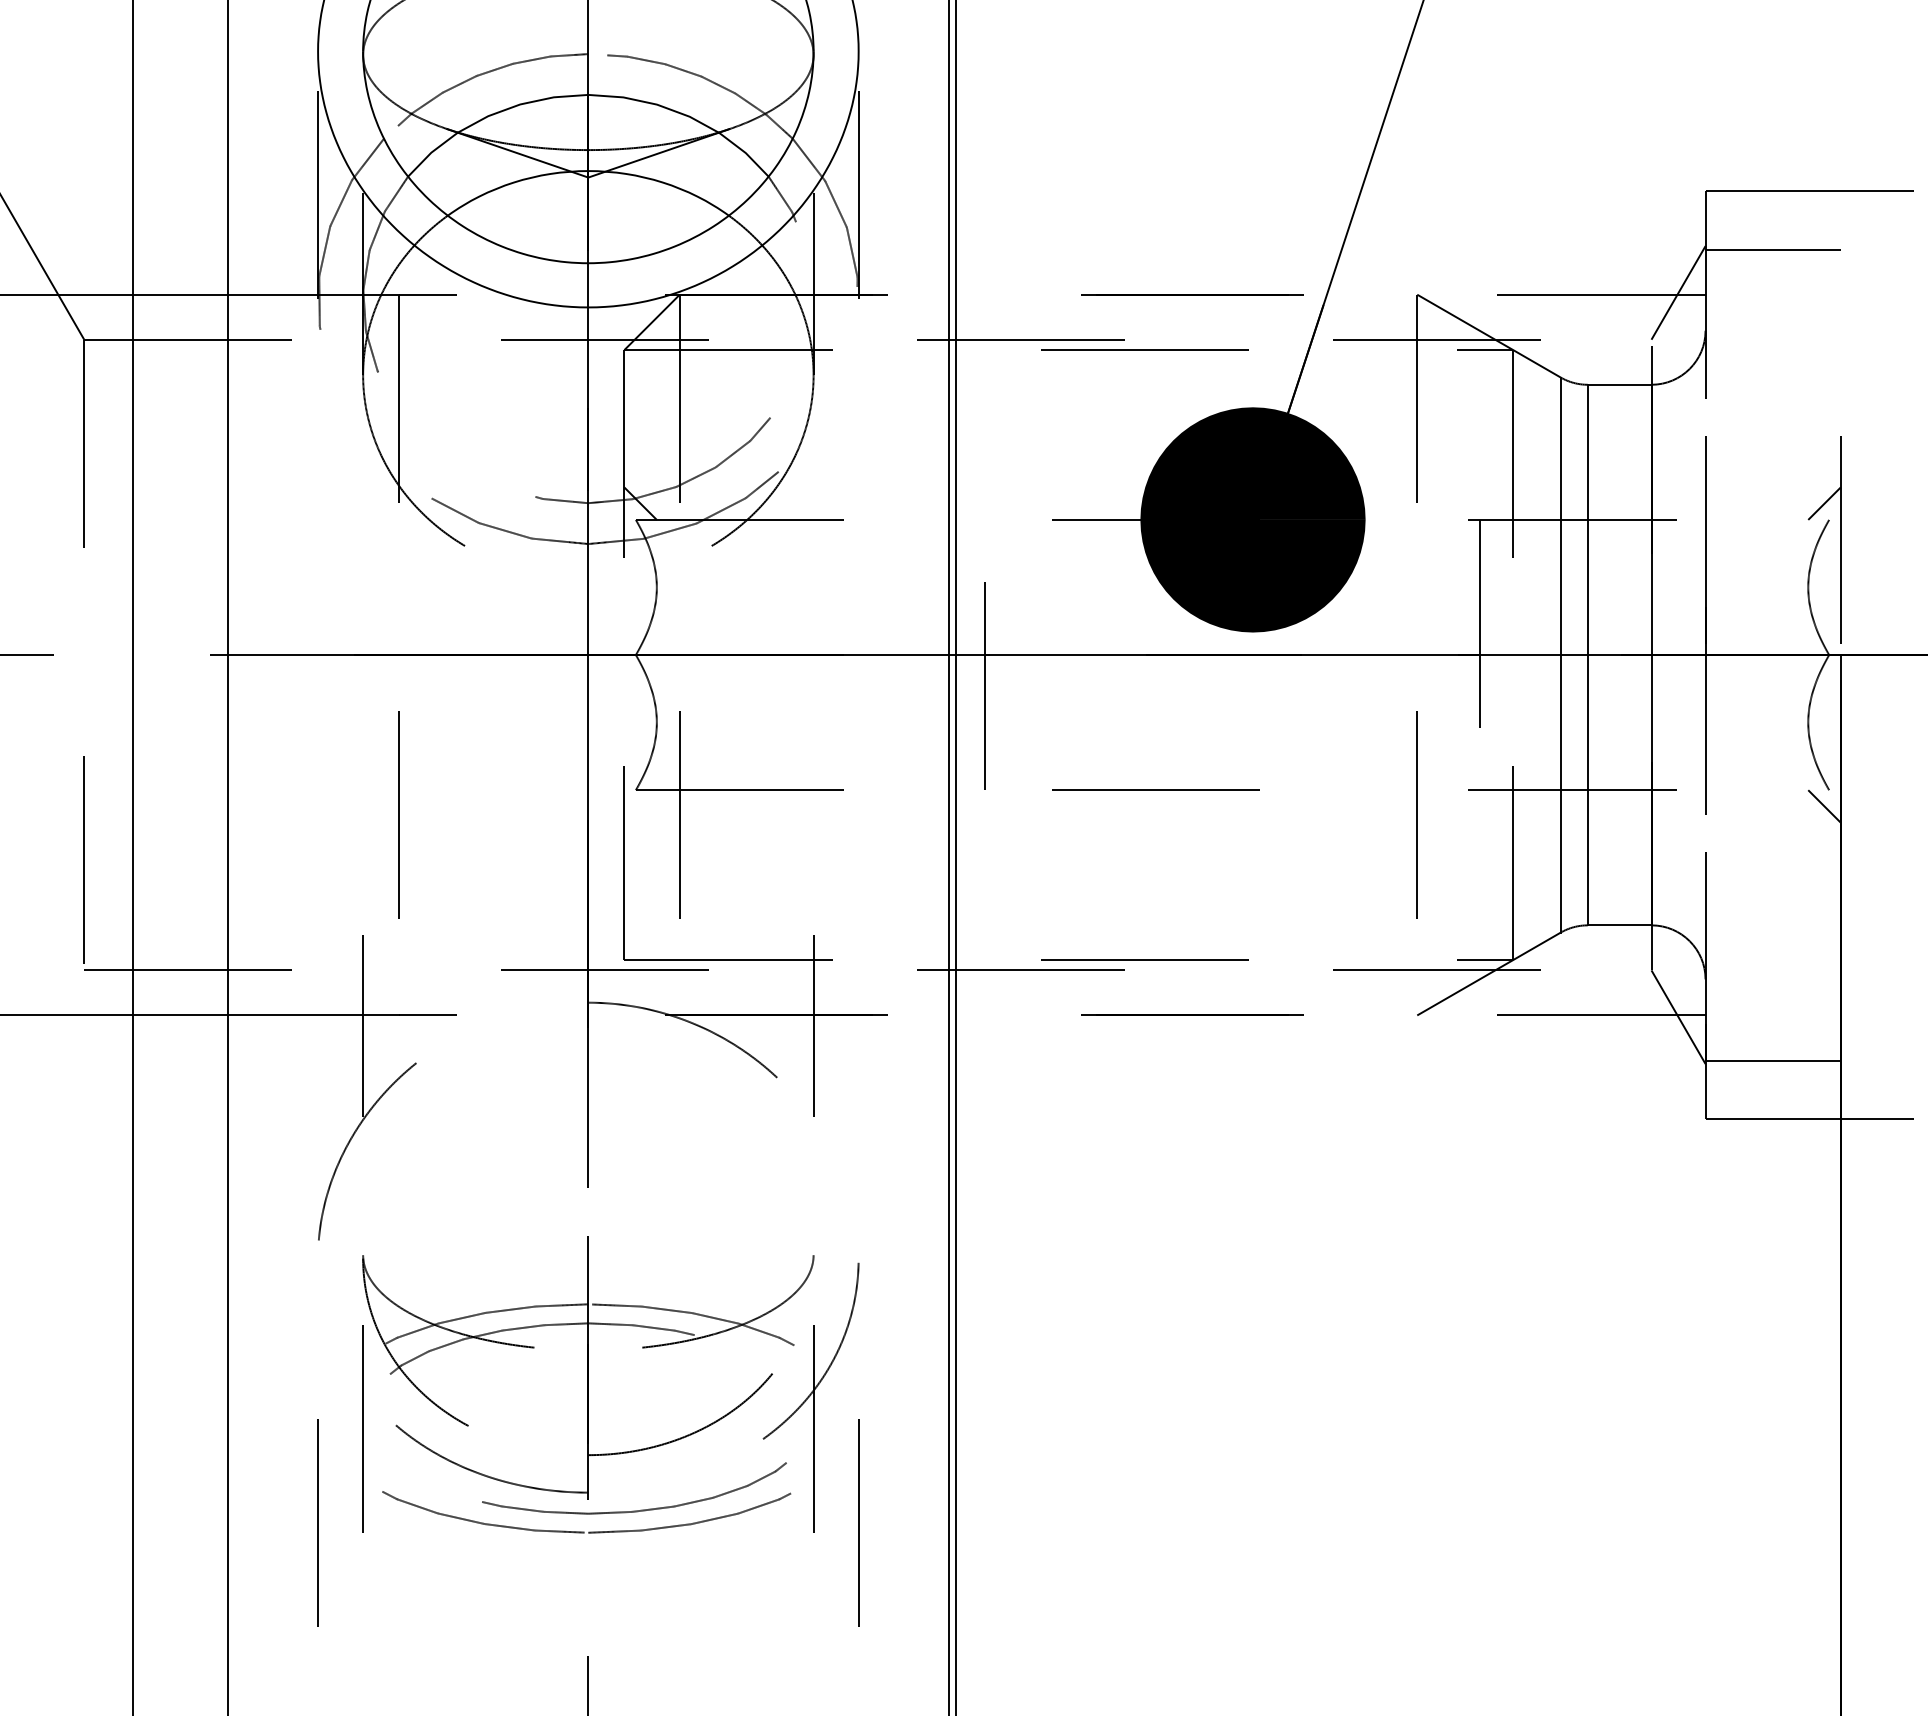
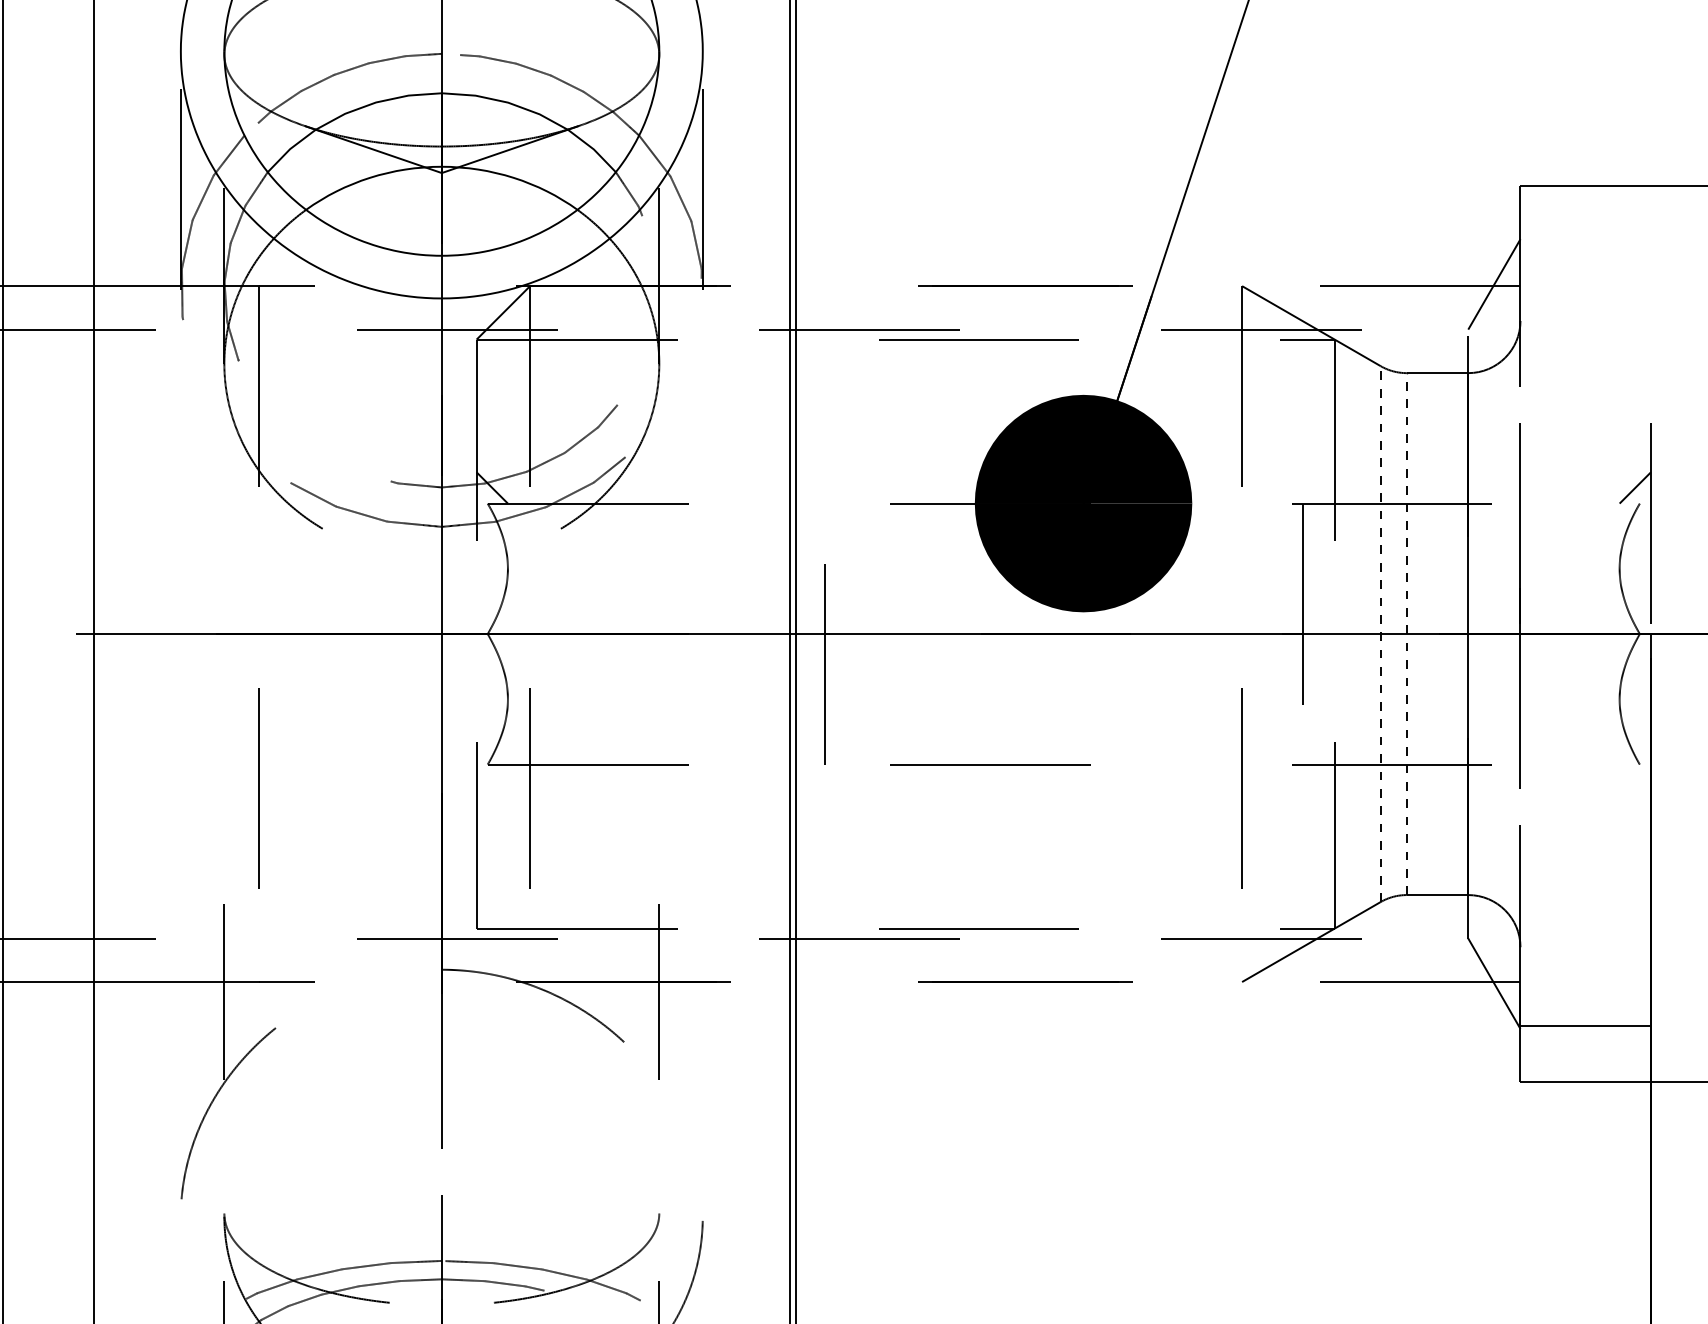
line: (1772, 249) -> (1585, 242), removed
line: (1587, 654) -> (1406, 633), solid -> dashed
line: (1560, 655) -> (1380, 634), solid -> dashed
line: (1824, 806) -> (1635, 780), removed

